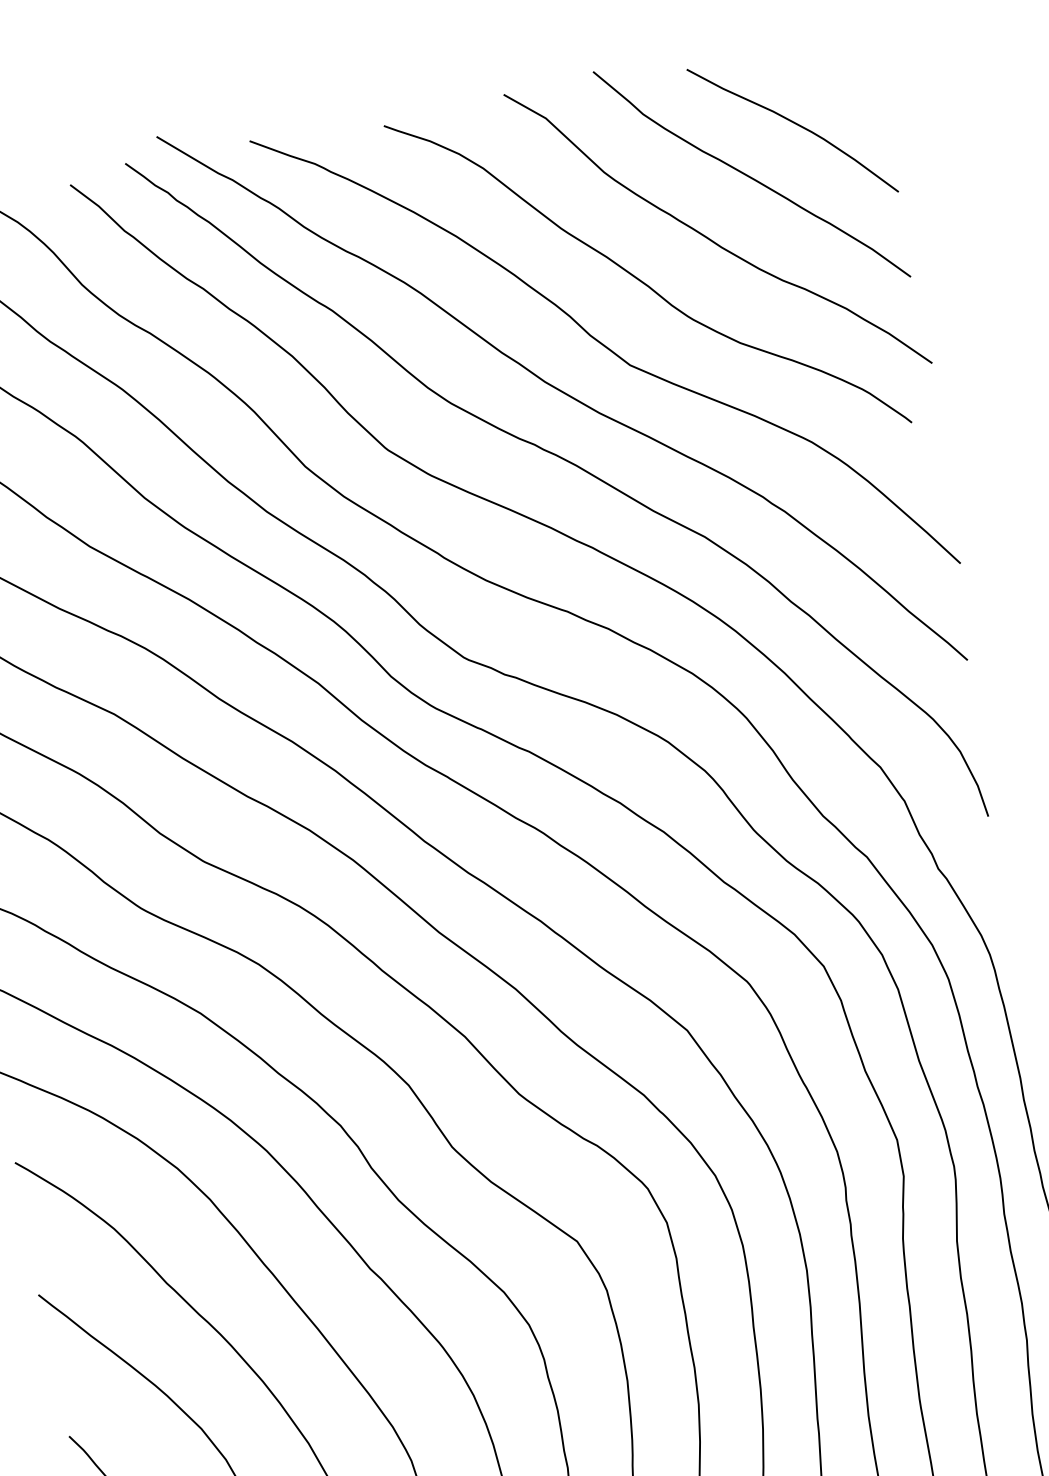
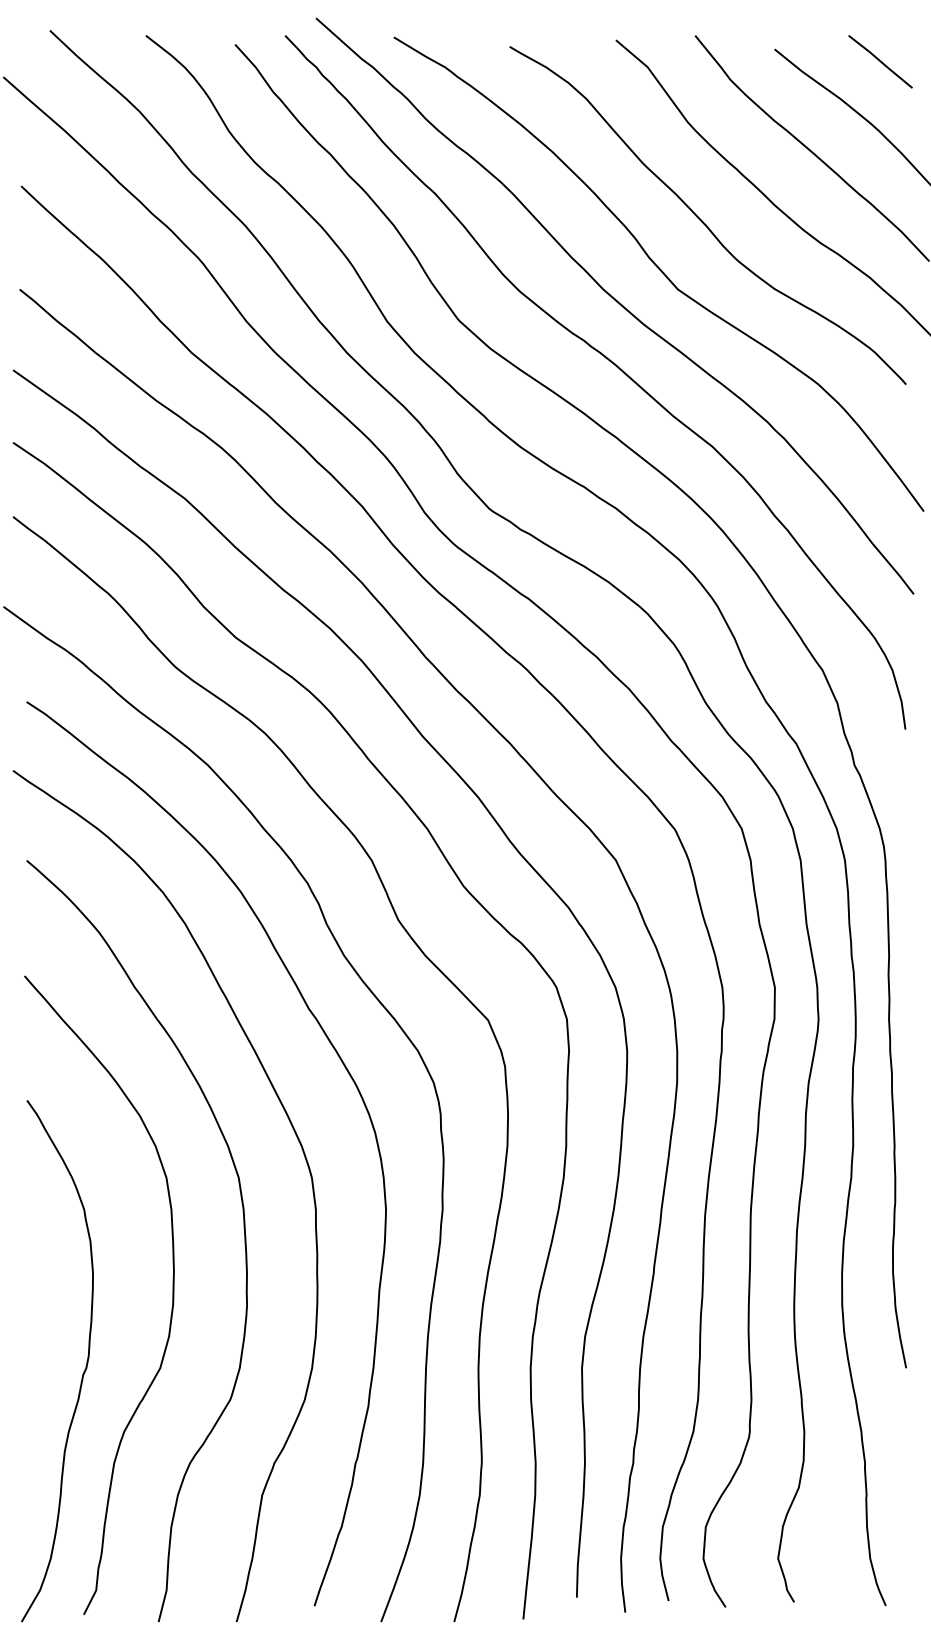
line: (810, 59) -> (880, 61), added

